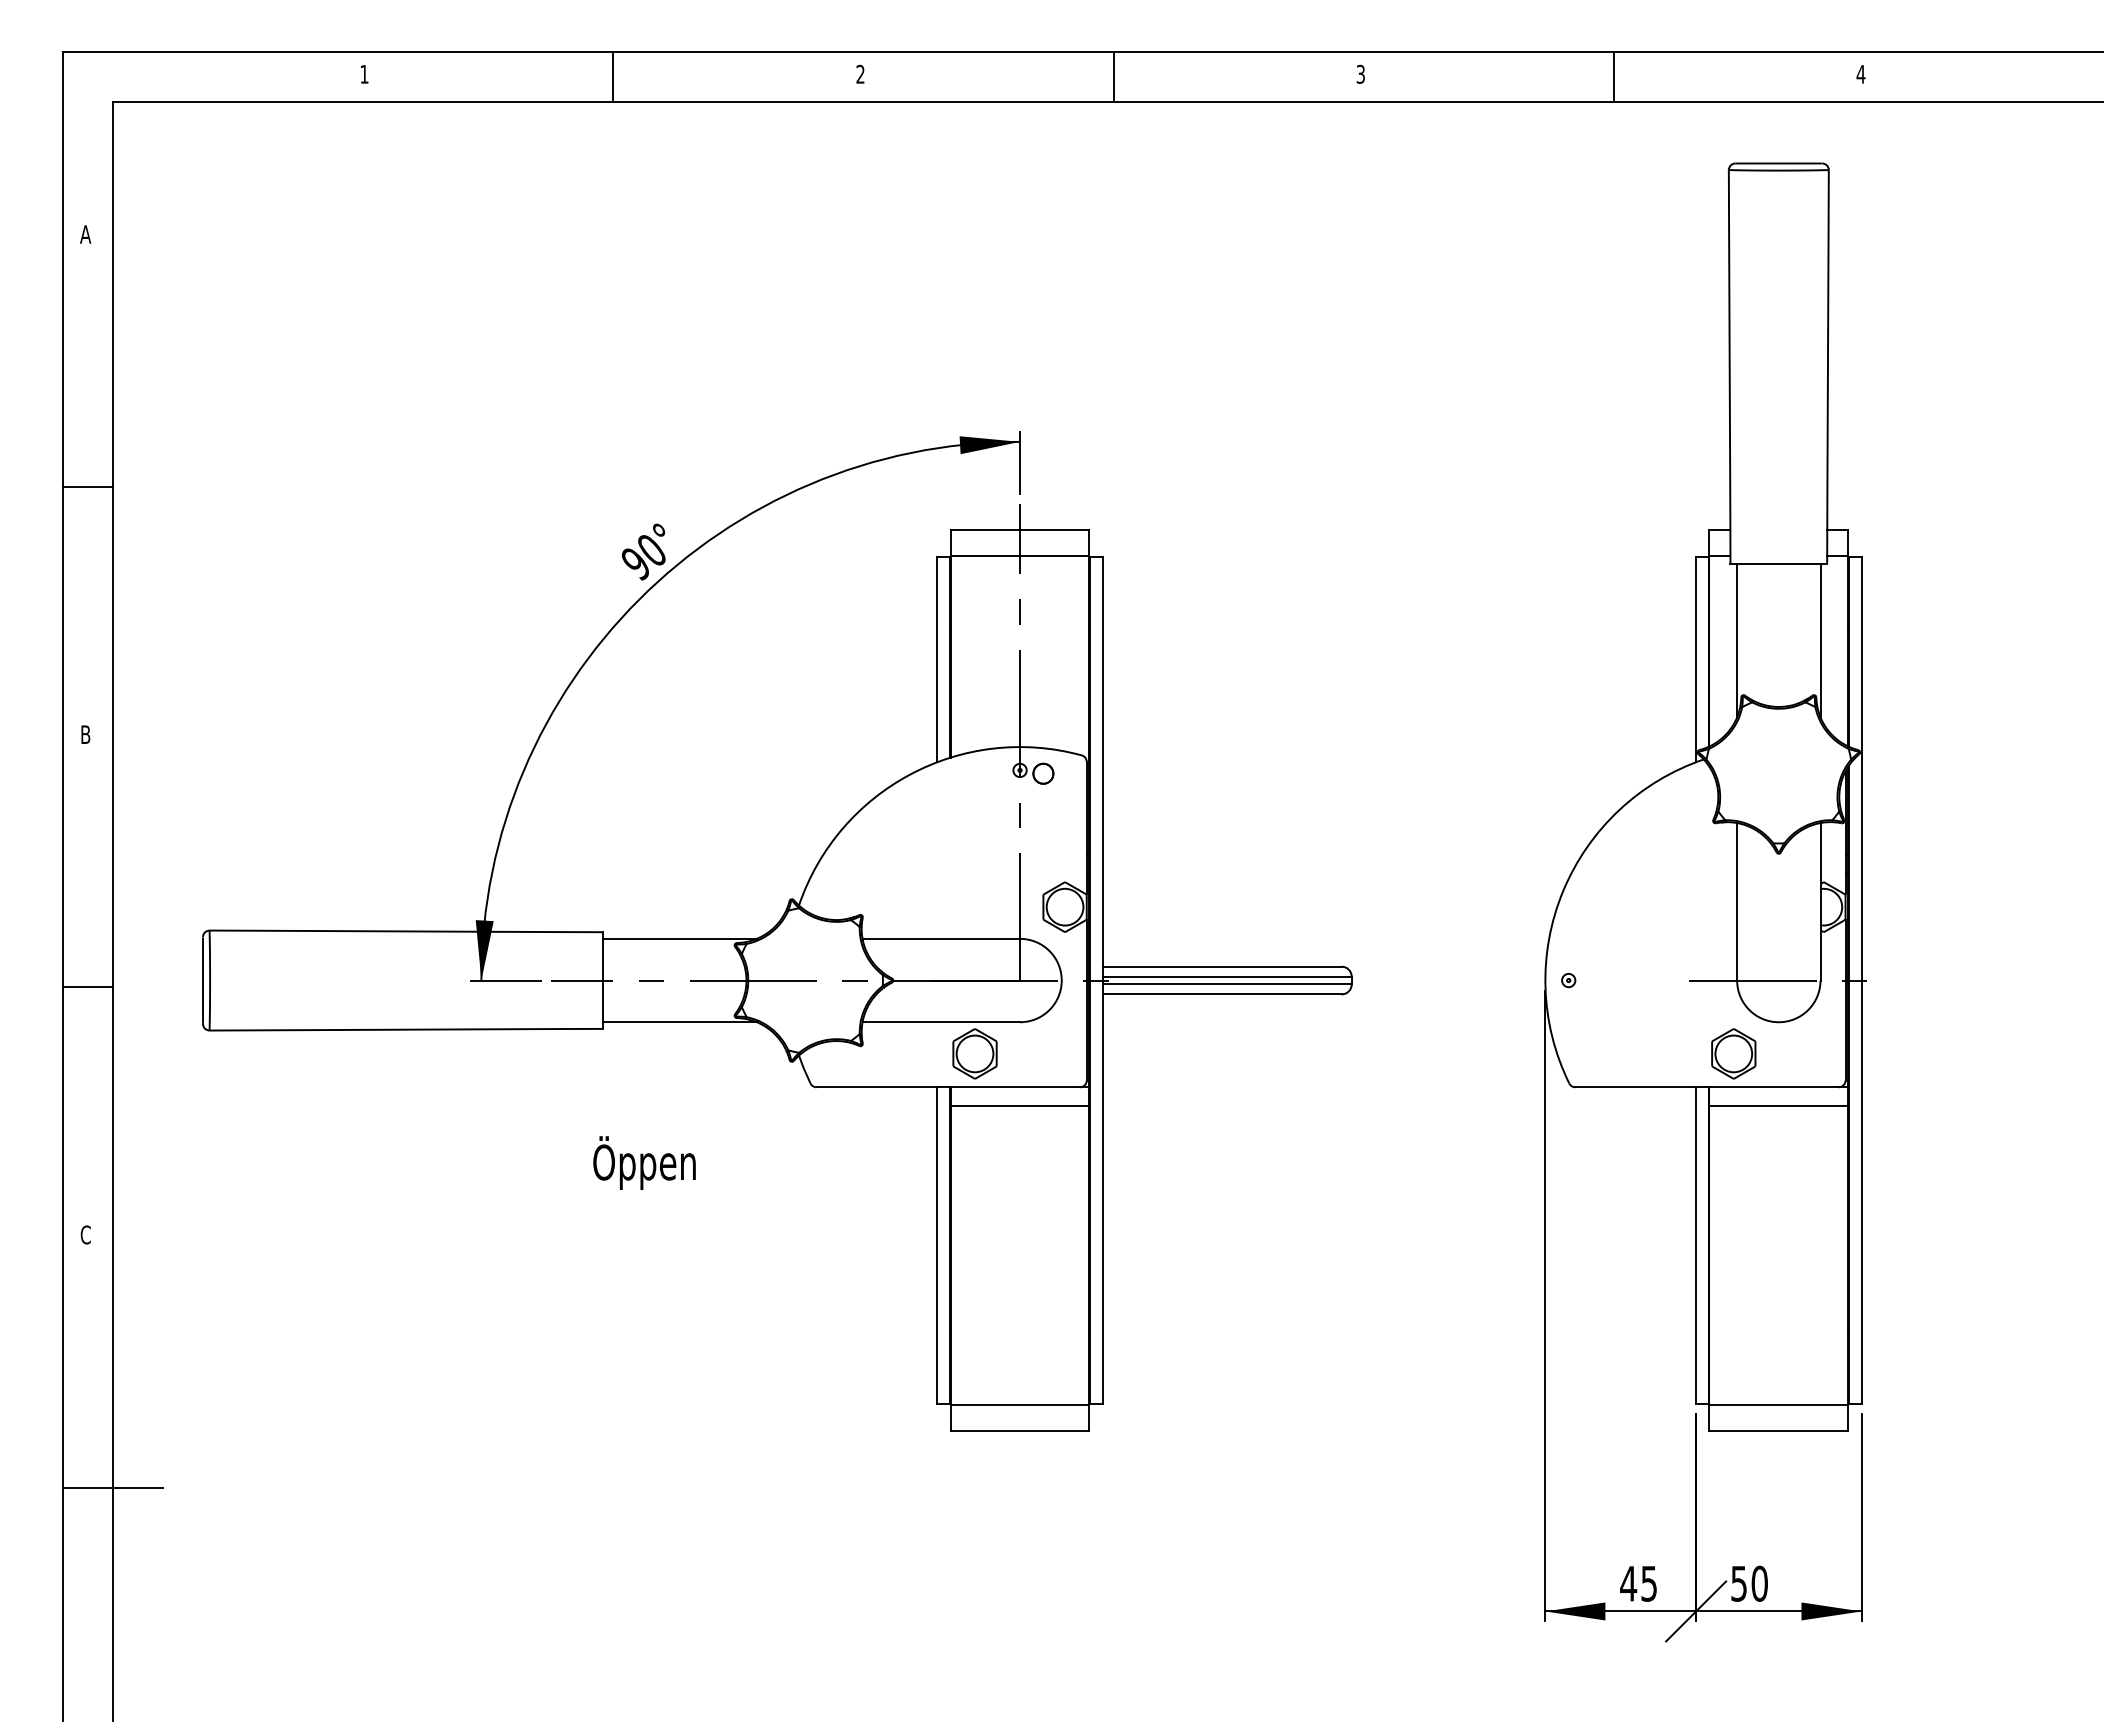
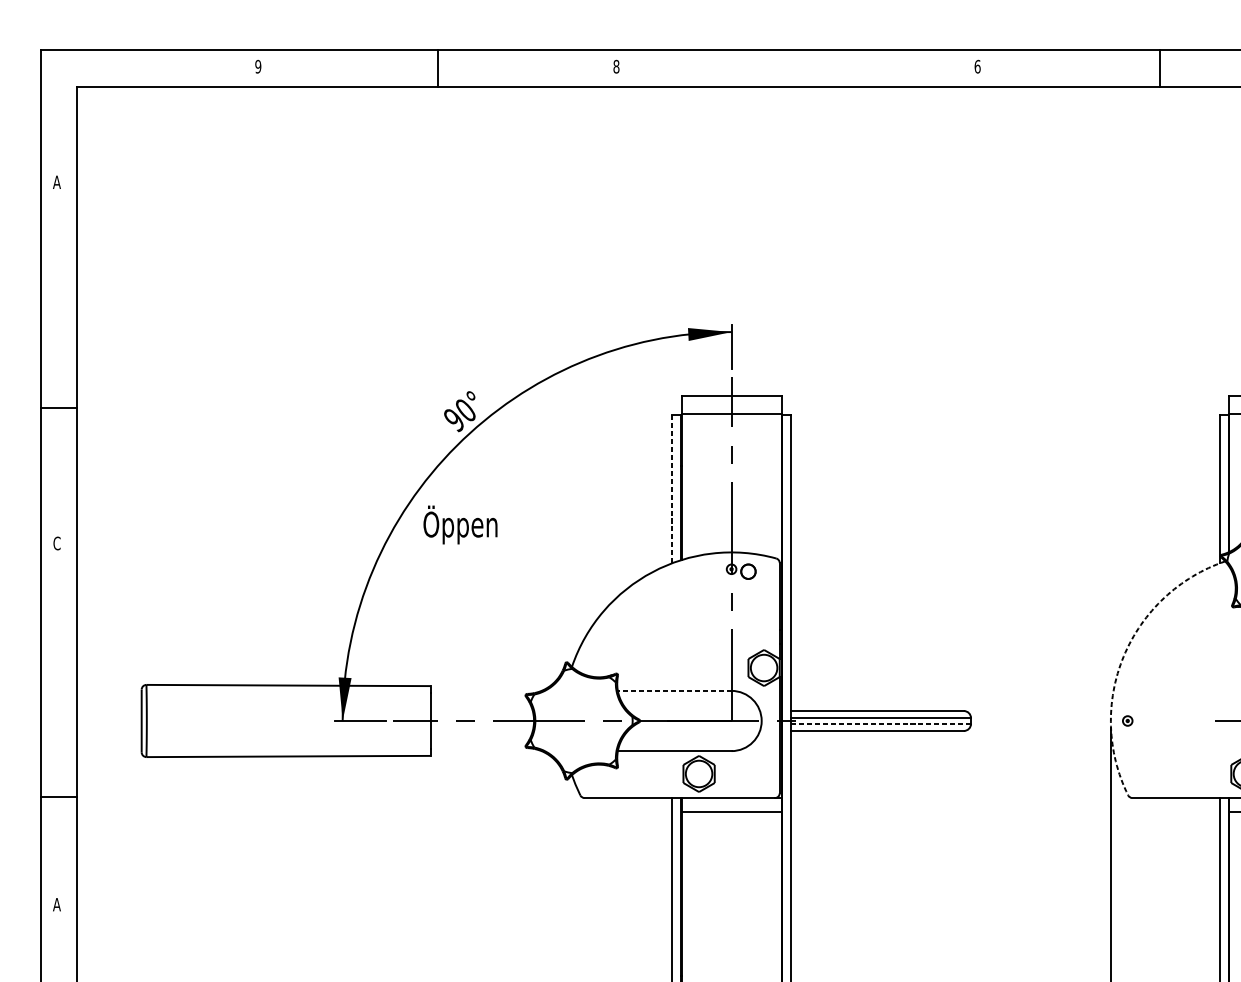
text: (364, 73) -> (258, 66), 1 -> 9
text: (860, 73) -> (616, 66), 2 -> 8
text: (1360, 73) -> (977, 66), 3 -> 6
line: (1113, 76) -> (799, 68), removed
line: (88, 487) -> (59, 408), moved
line: (937, 659) -> (672, 489), solid -> dashed
text: (85, 734) -> (56, 543), B -> C
arc: (1563, 891) -> (1123, 656), solid -> dashed
line: (679, 938) -> (485, 690), removed
line: (941, 938) -> (674, 690), solid -> dashed
line: (1227, 984) -> (881, 723), solid -> dashed
line: (88, 987) -> (59, 797), moved
line: (679, 1022) -> (485, 751), removed
text: (644, 1162) -> (460, 524), moved
text: (85, 1234) -> (56, 904), C -> A

